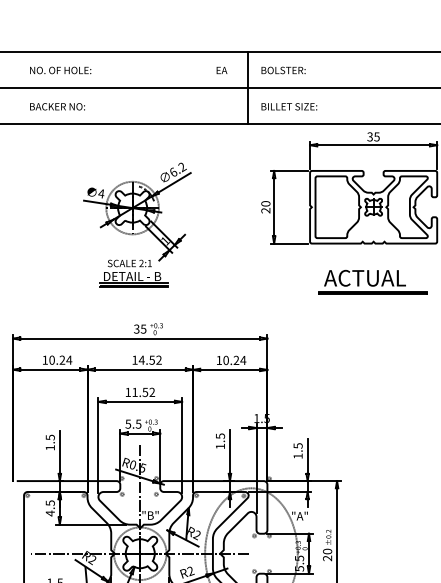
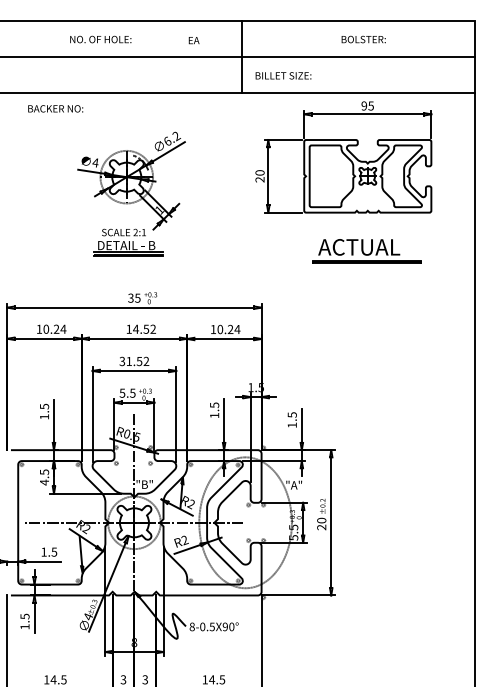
text: (60, 70) -> (100, 39), moved
text: (221, 70) -> (193, 40), moved
text: (283, 70) -> (363, 39), moved
text: (57, 106) -> (55, 108), moved
text: (370, 136) -> (364, 105), 35 -> 95
text: (128, 392) -> (122, 361), 11.52 -> 31.52

